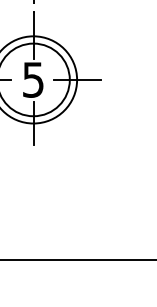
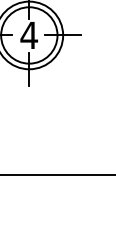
text: (33, 79) -> (29, 35), 5 -> 4

